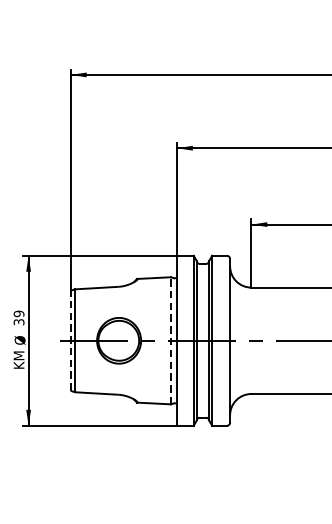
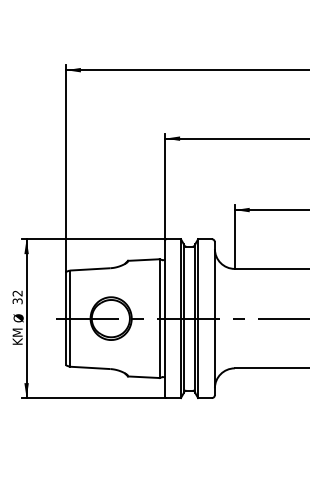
text: (18, 313) -> (17, 293), 39 -> 32
line: (70, 340) -> (65, 318), dashed -> solid
line: (170, 340) -> (159, 318), dashed -> solid

